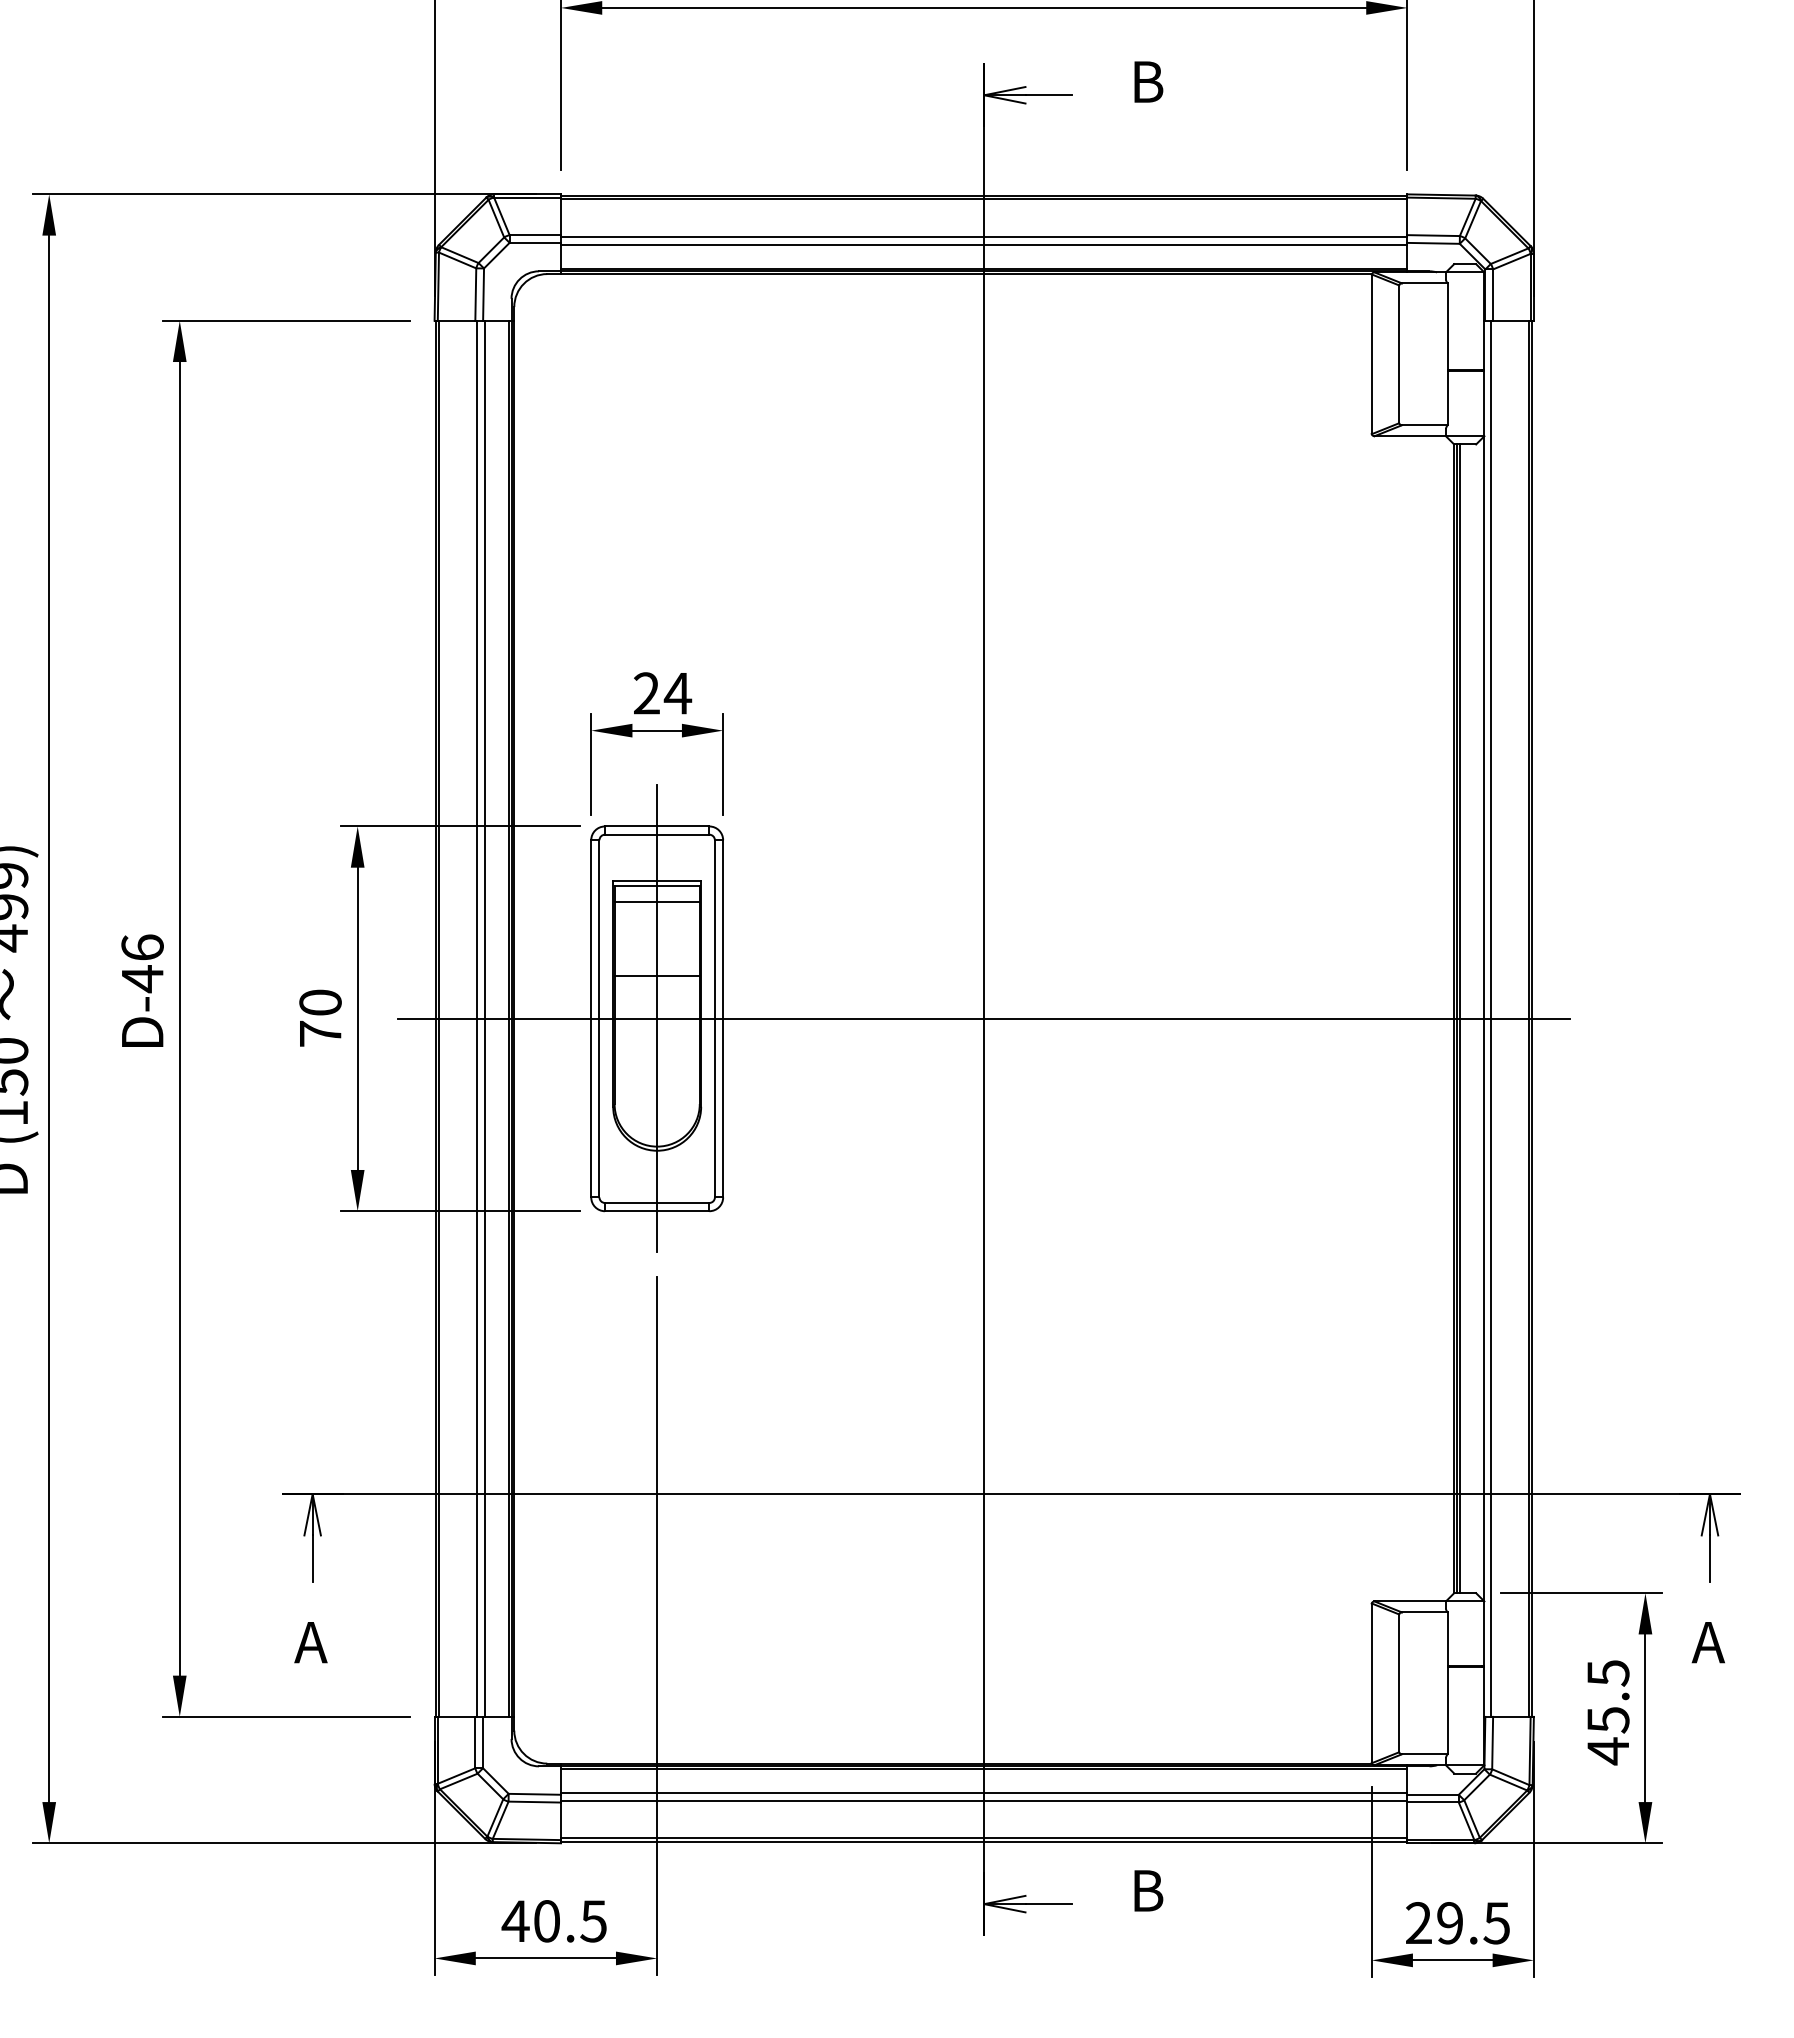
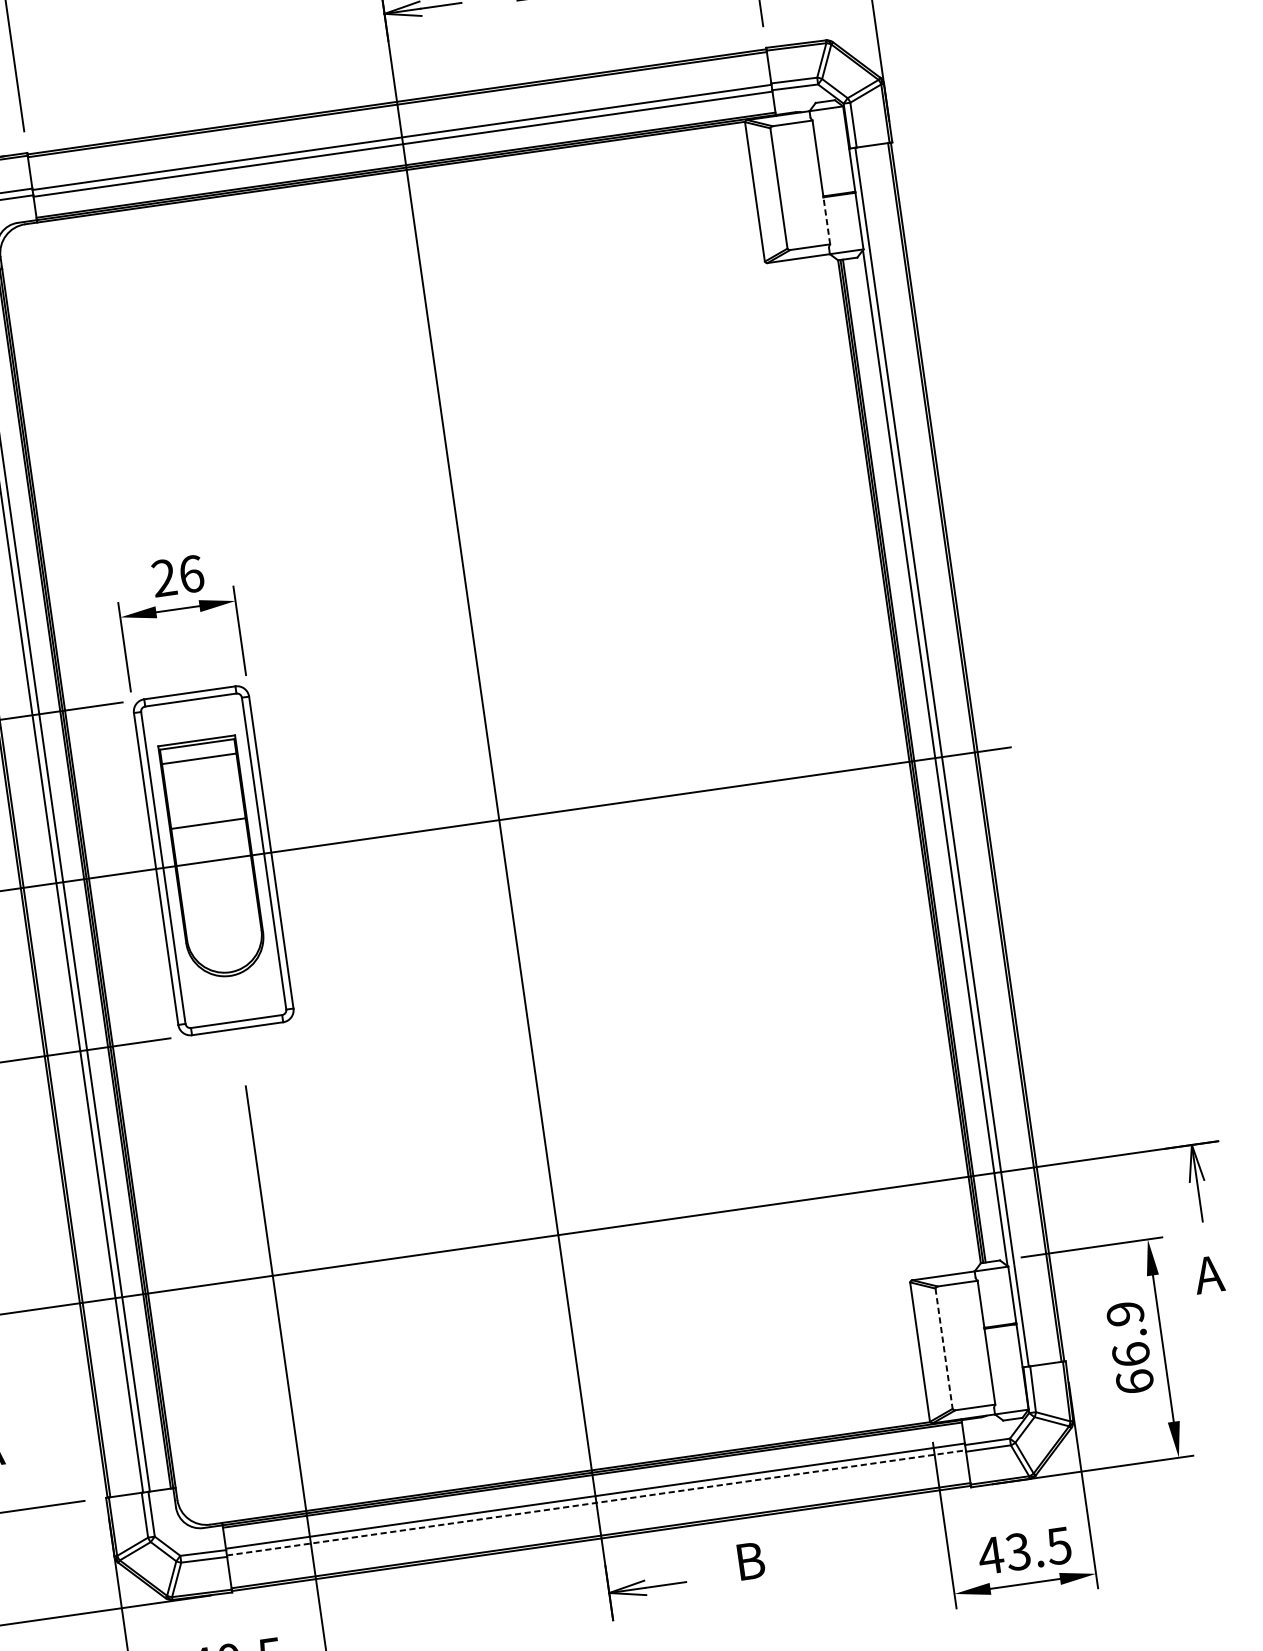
line: (1447, 398) -> (826, 221), solid -> dashed
text: (677, 693) -> (191, 574), 24 -> 26
line: (657, 1018) -> (213, 860), removed
line: (1399, 1683) -> (944, 1348), solid -> dashed
text: (1608, 1712) -> (1130, 1348), 45.5 -> 66.9
line: (984, 1800) -> (596, 1502), solid -> dashed
text: (1433, 1923) -> (1003, 1554), 29.5 -> 43.5

